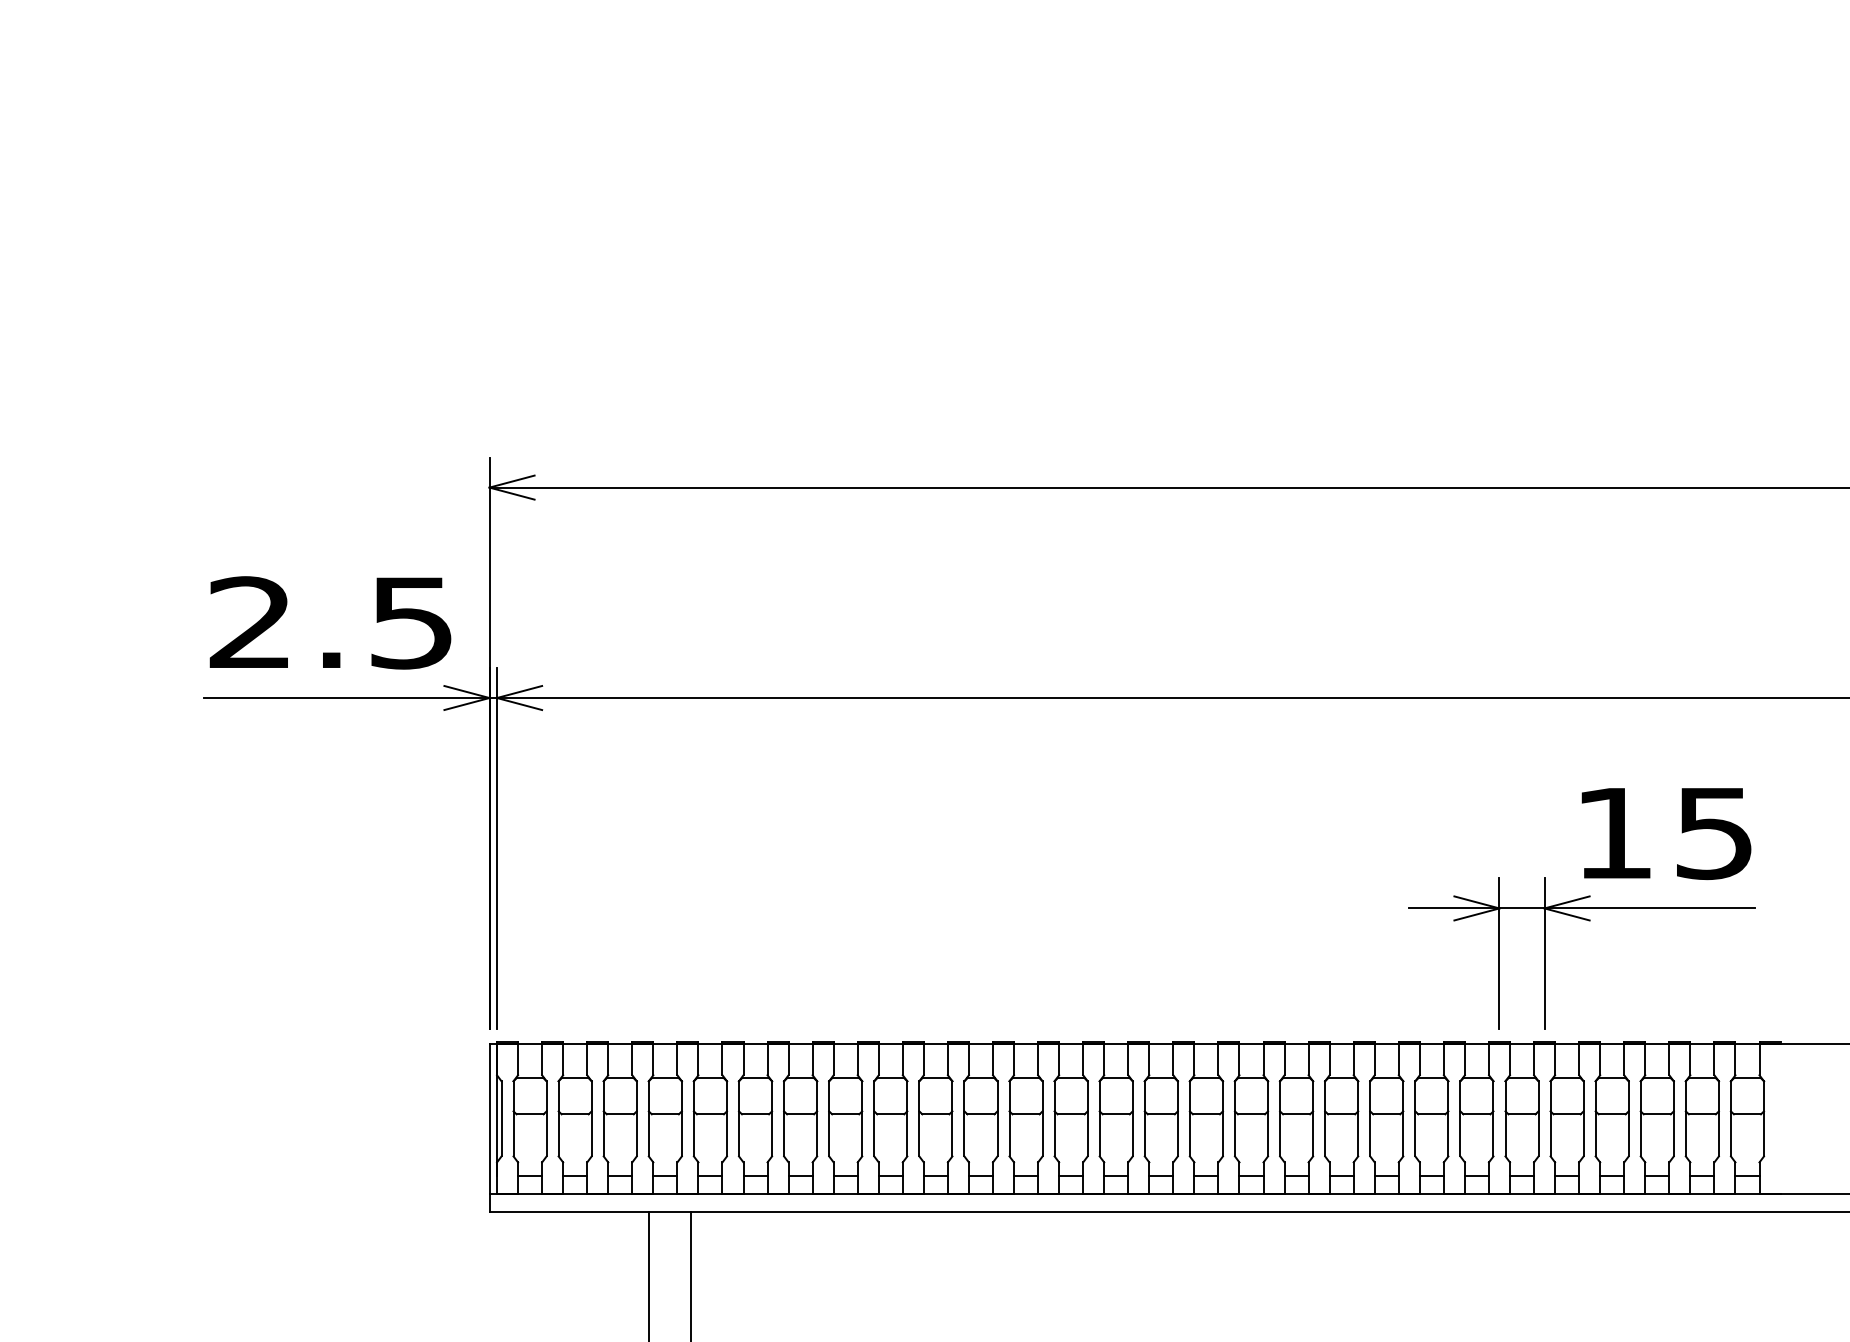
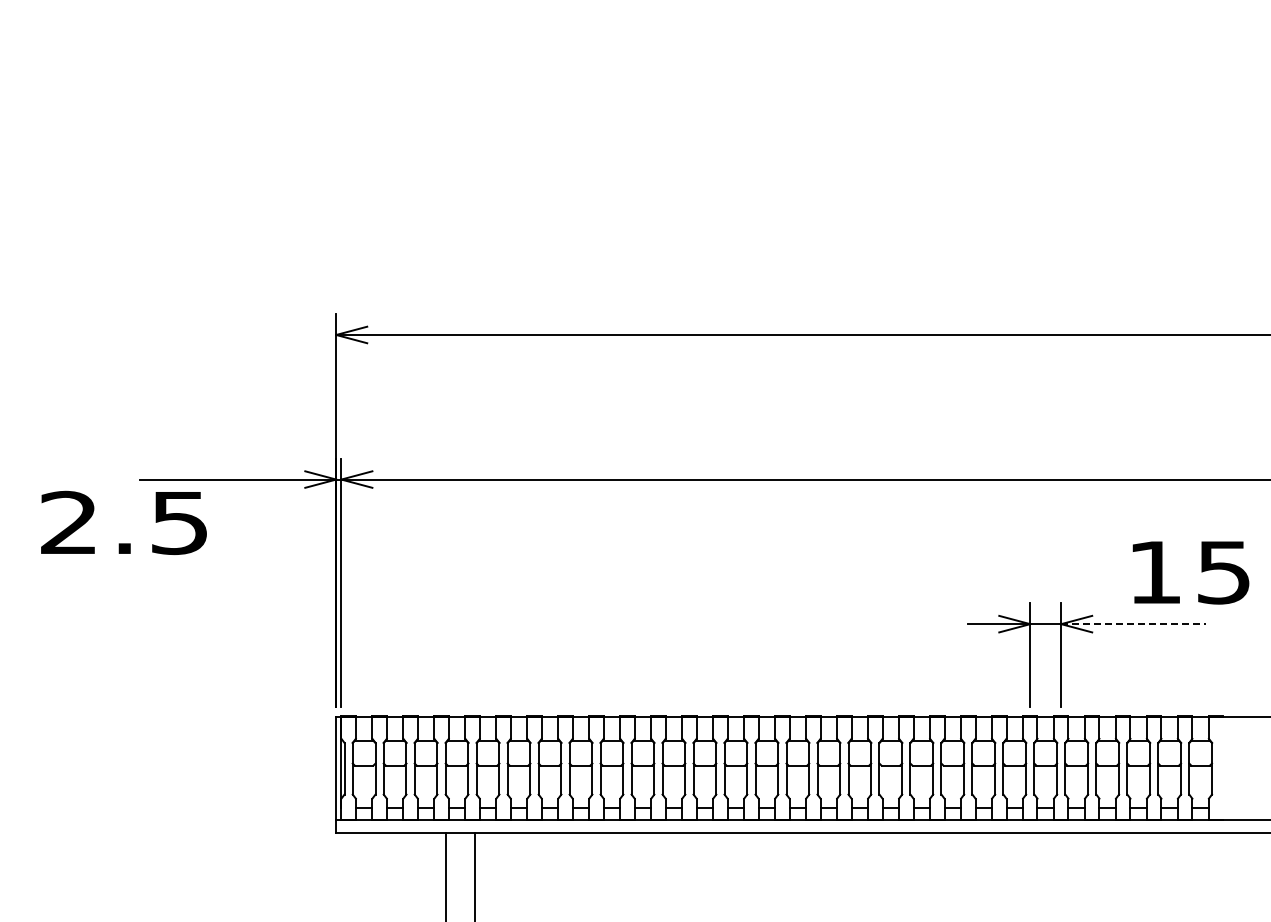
text: (329, 622) -> (123, 522), moved
text: (1665, 833) -> (1190, 572), moved
line: (1651, 908) -> (1134, 624), solid -> dashed

